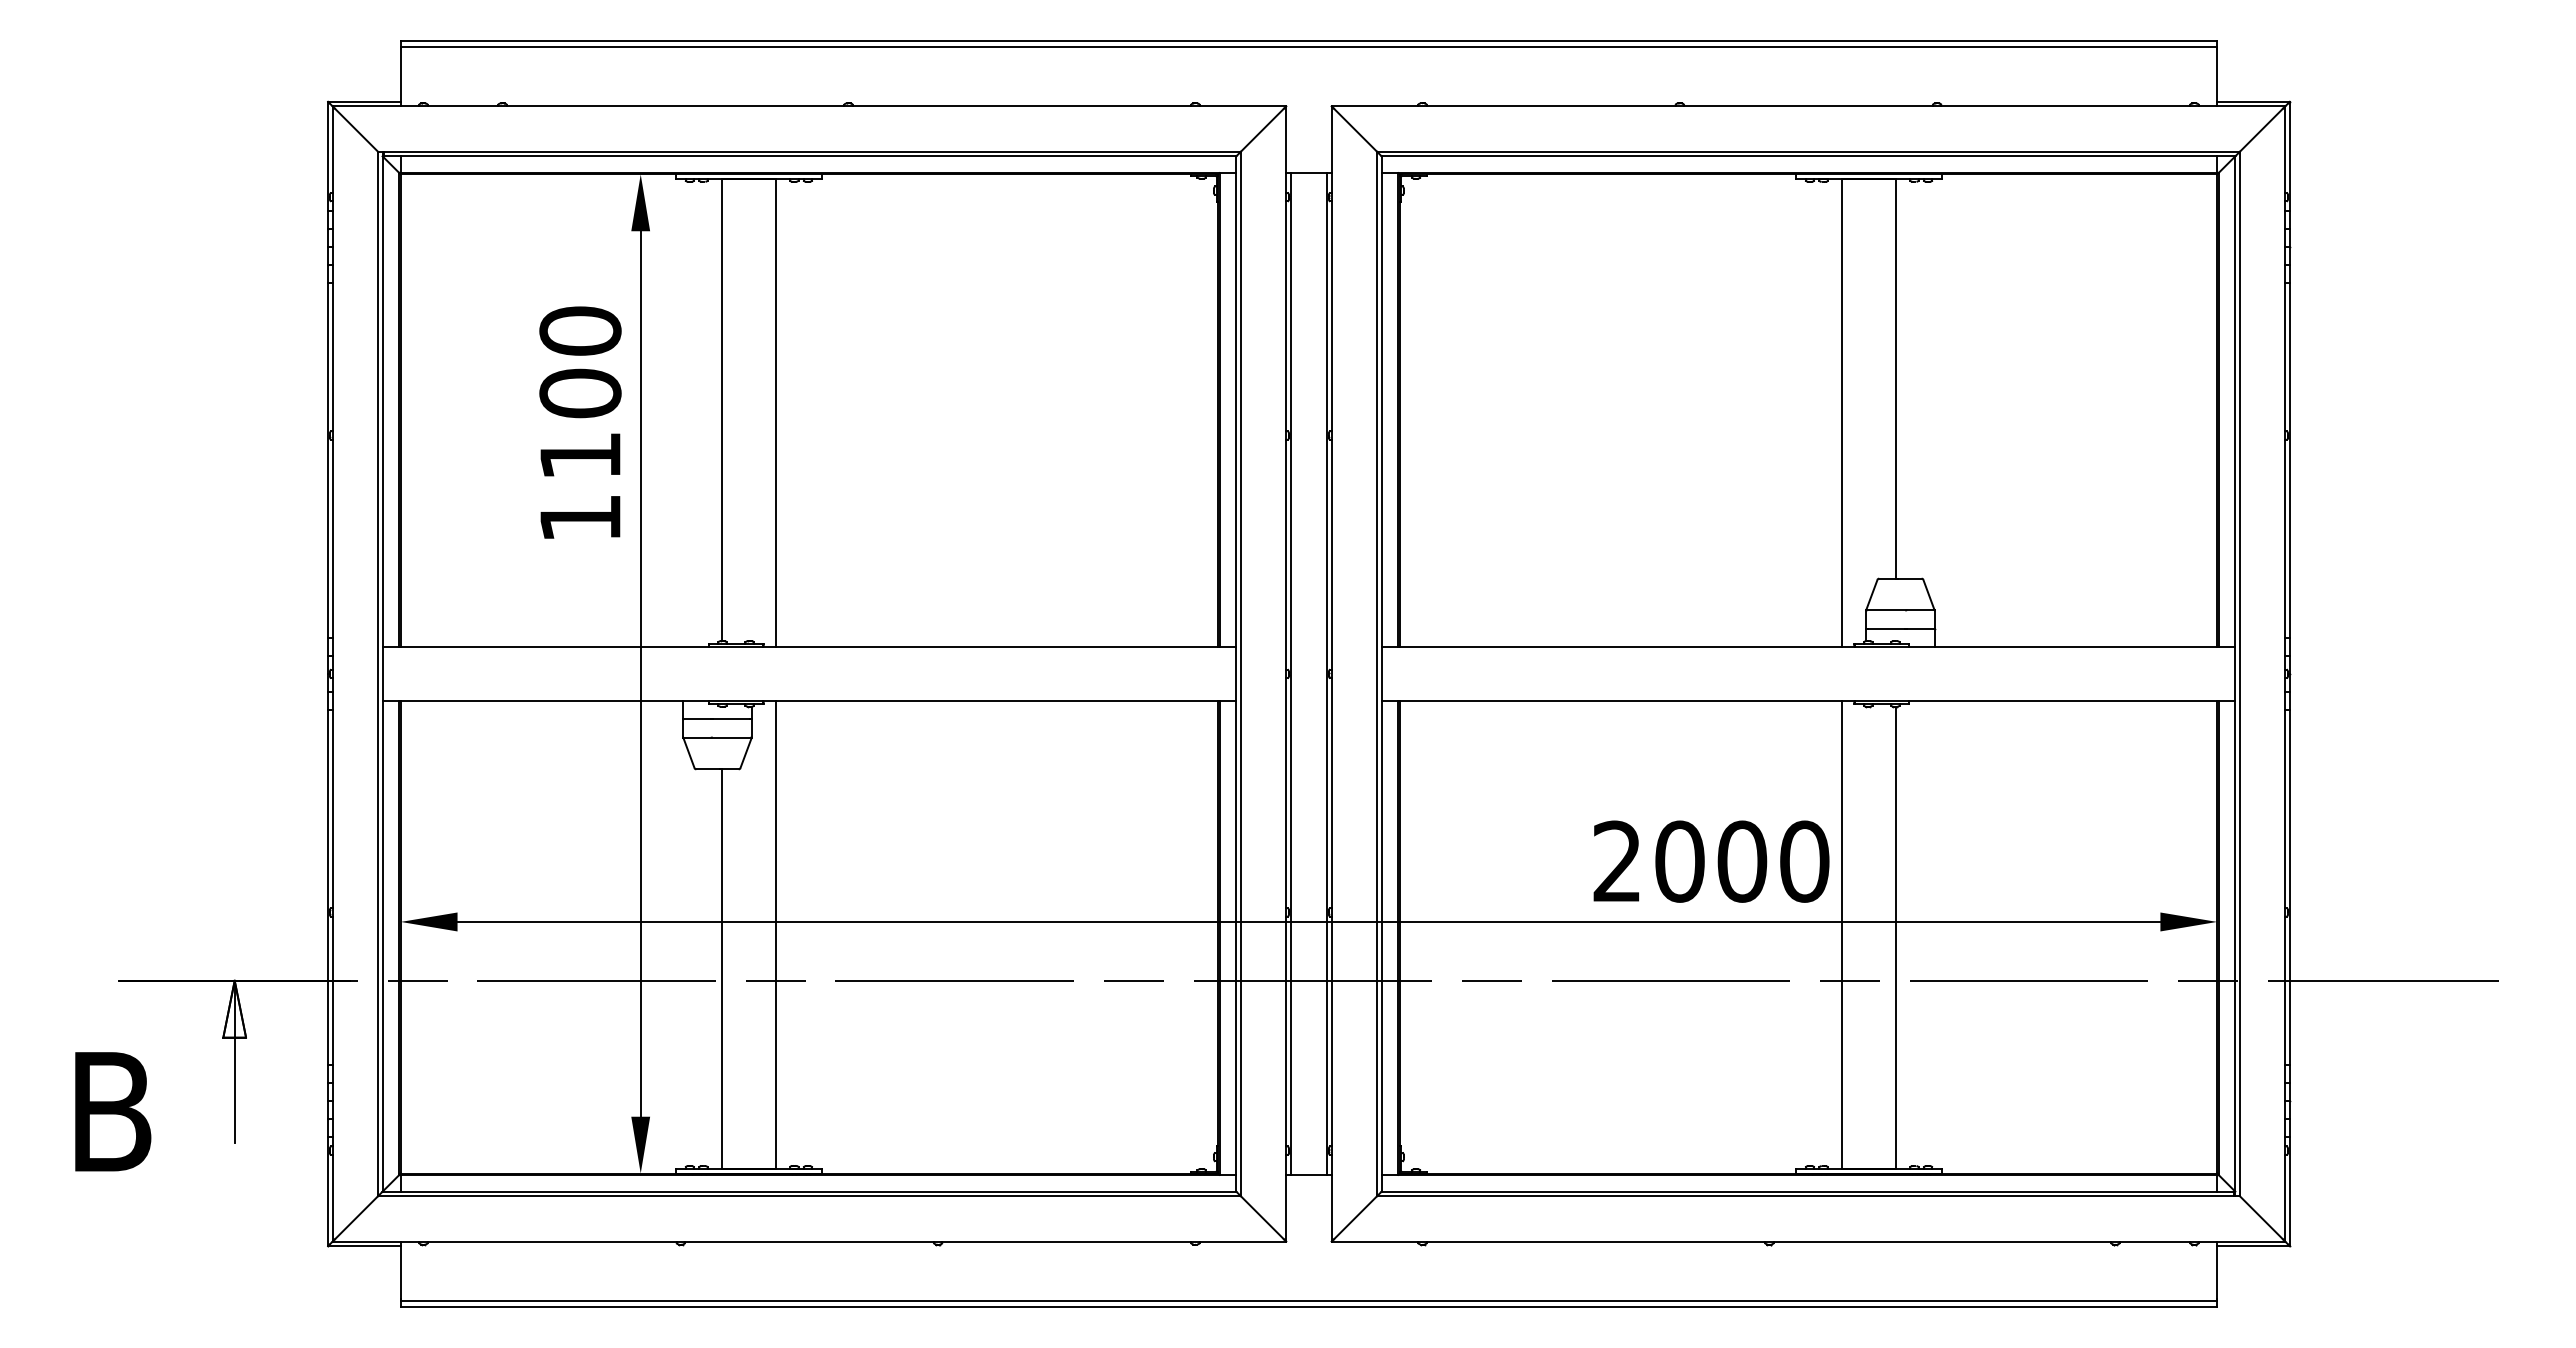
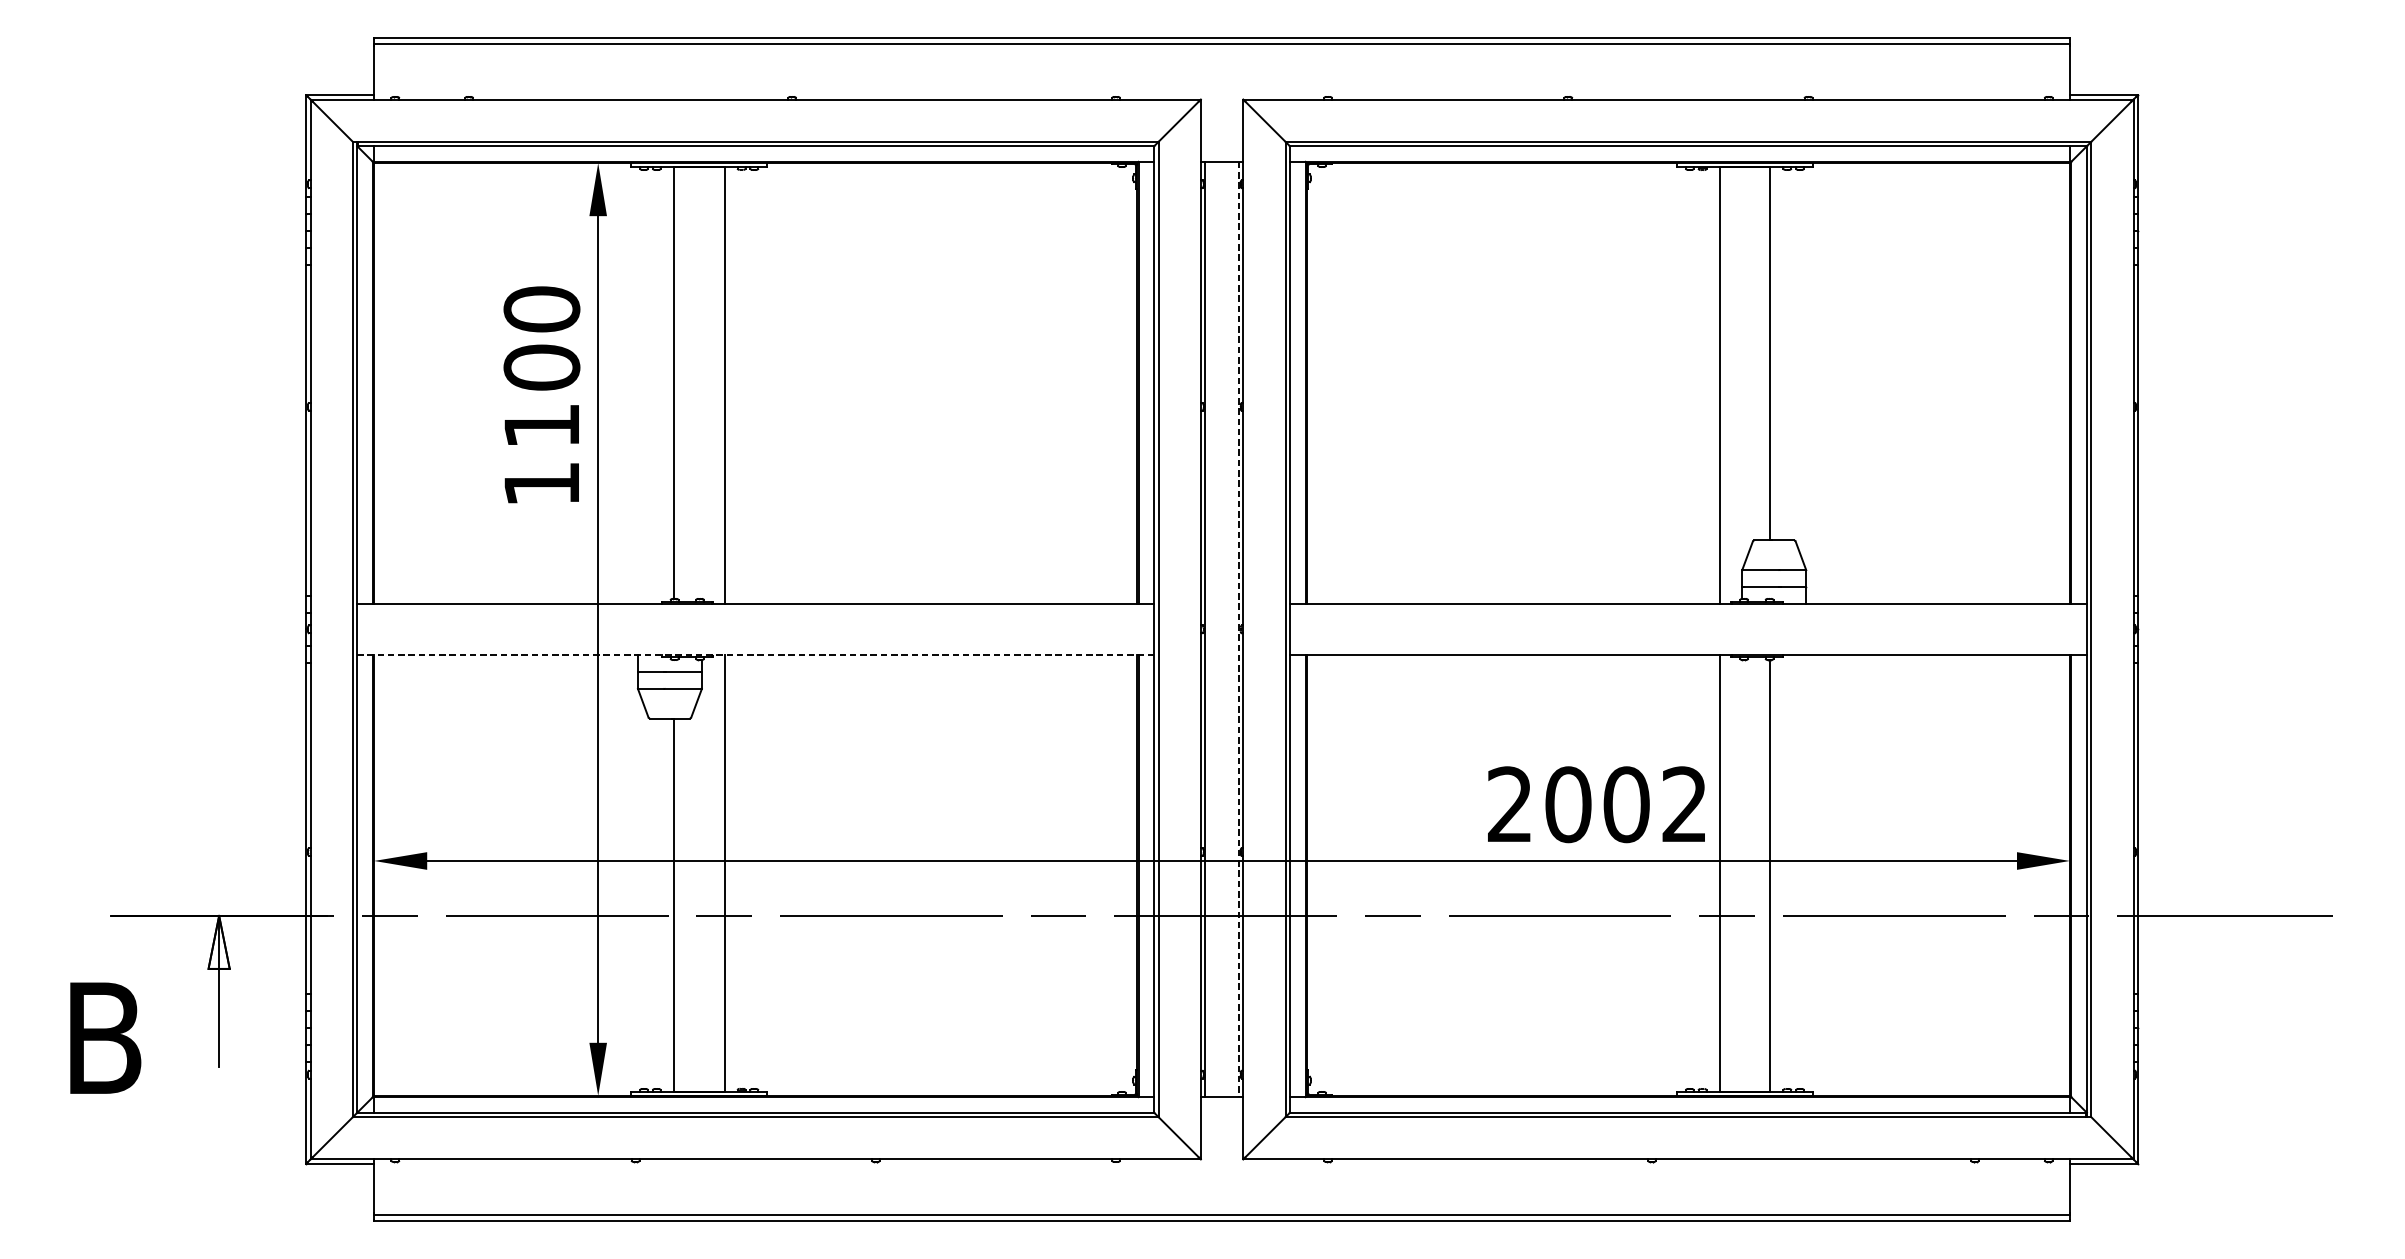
line: (1327, 673) -> (1239, 629), solid -> dashed
line: (809, 701) -> (755, 655), solid -> dashed
text: (1804, 861) -> (1684, 804), 2000 -> 2002

